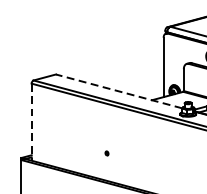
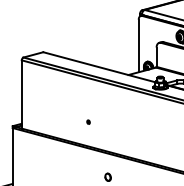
line: (119, 91) -> (99, 67), dashed -> solid
line: (31, 122) -> (21, 94), dashed -> solid

